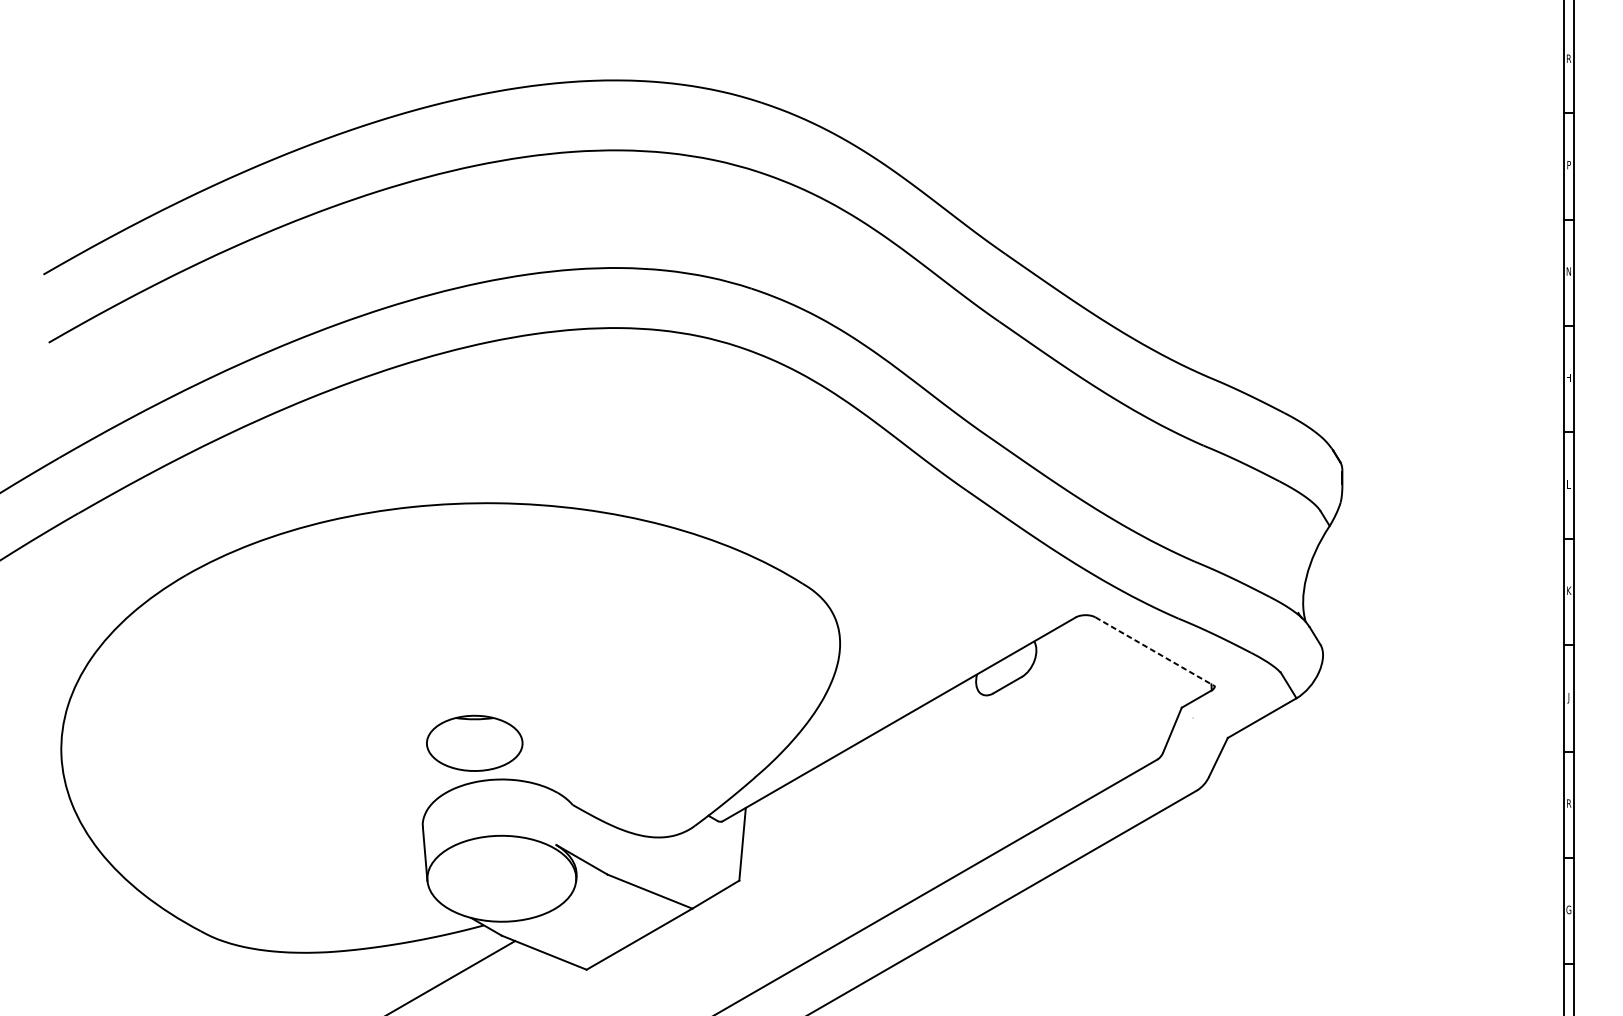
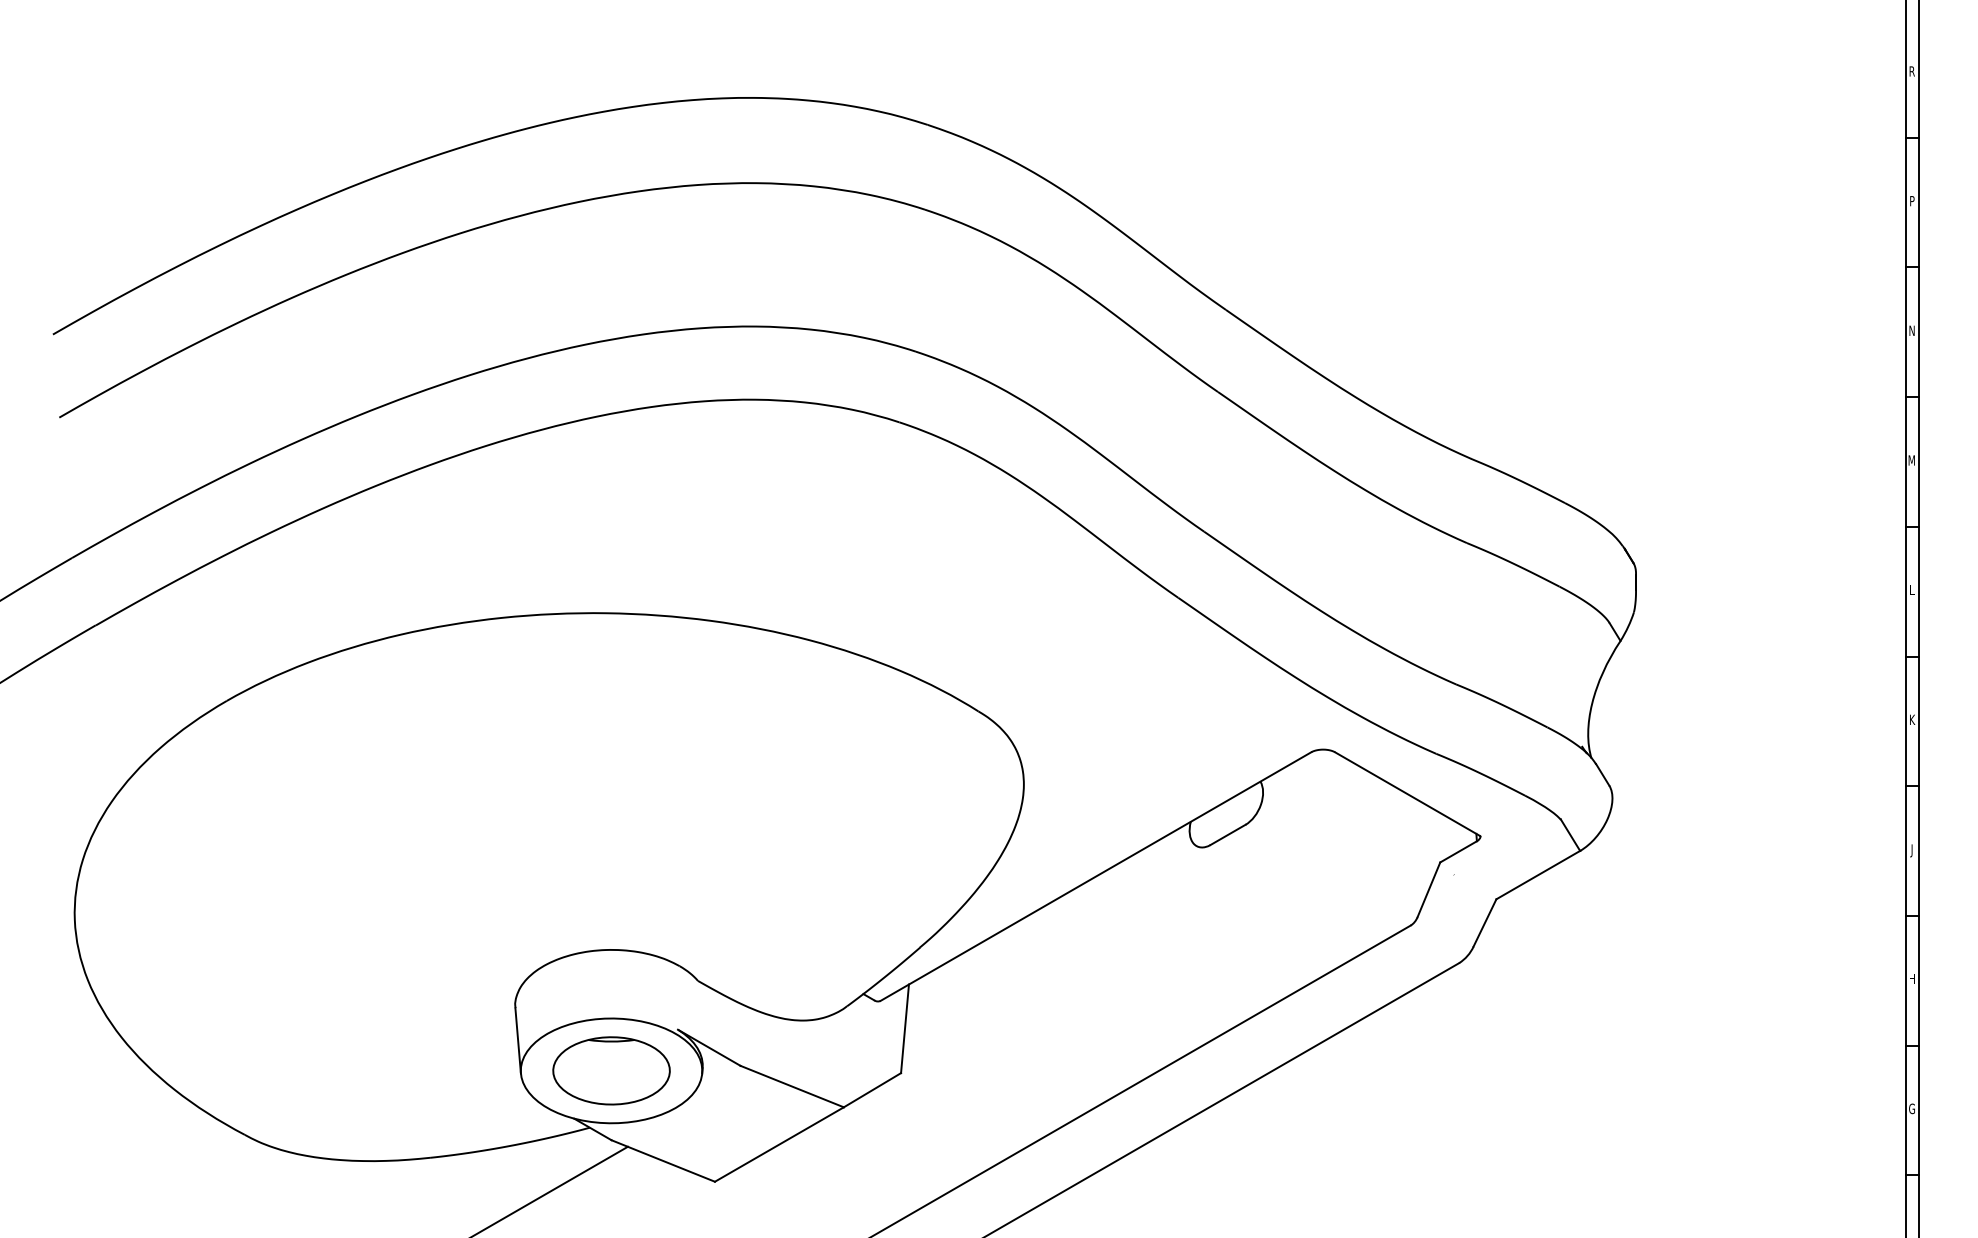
text: (1568, 377) -> (1911, 460), H -> M
line: (1154, 651) -> (1407, 794), dashed -> solid
part: (474, 743) -> (611, 1070), moved
text: (1568, 803) -> (1911, 979), R -> H

